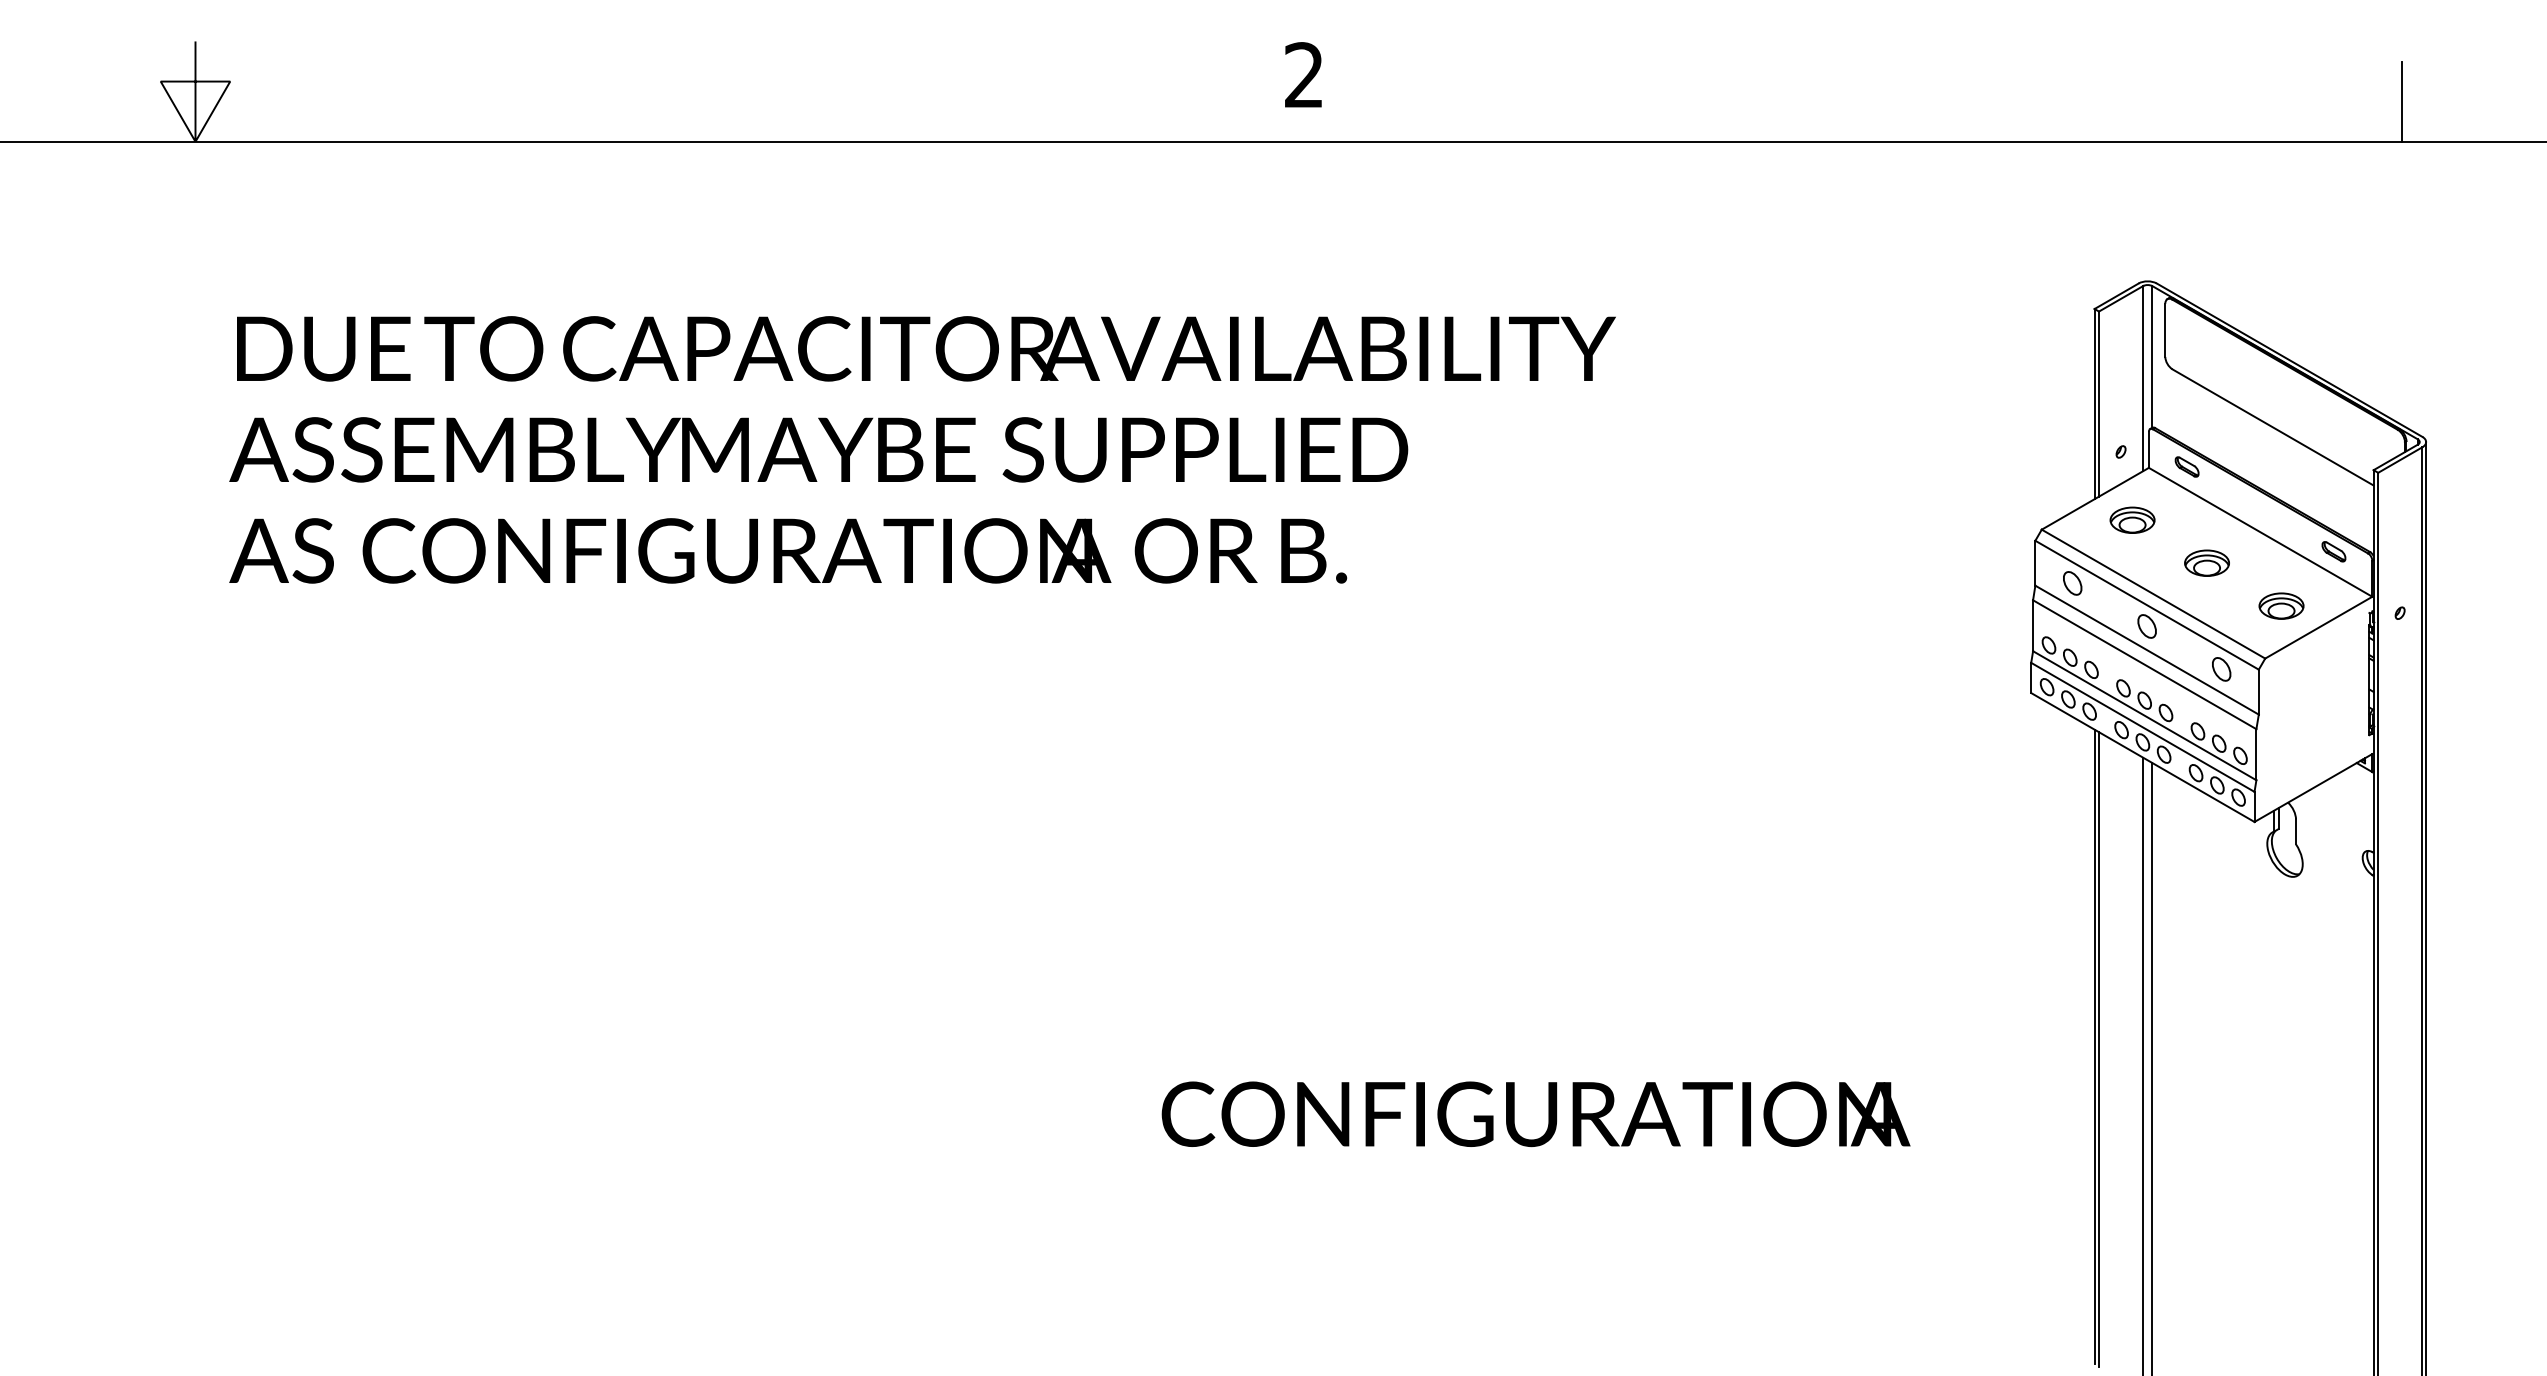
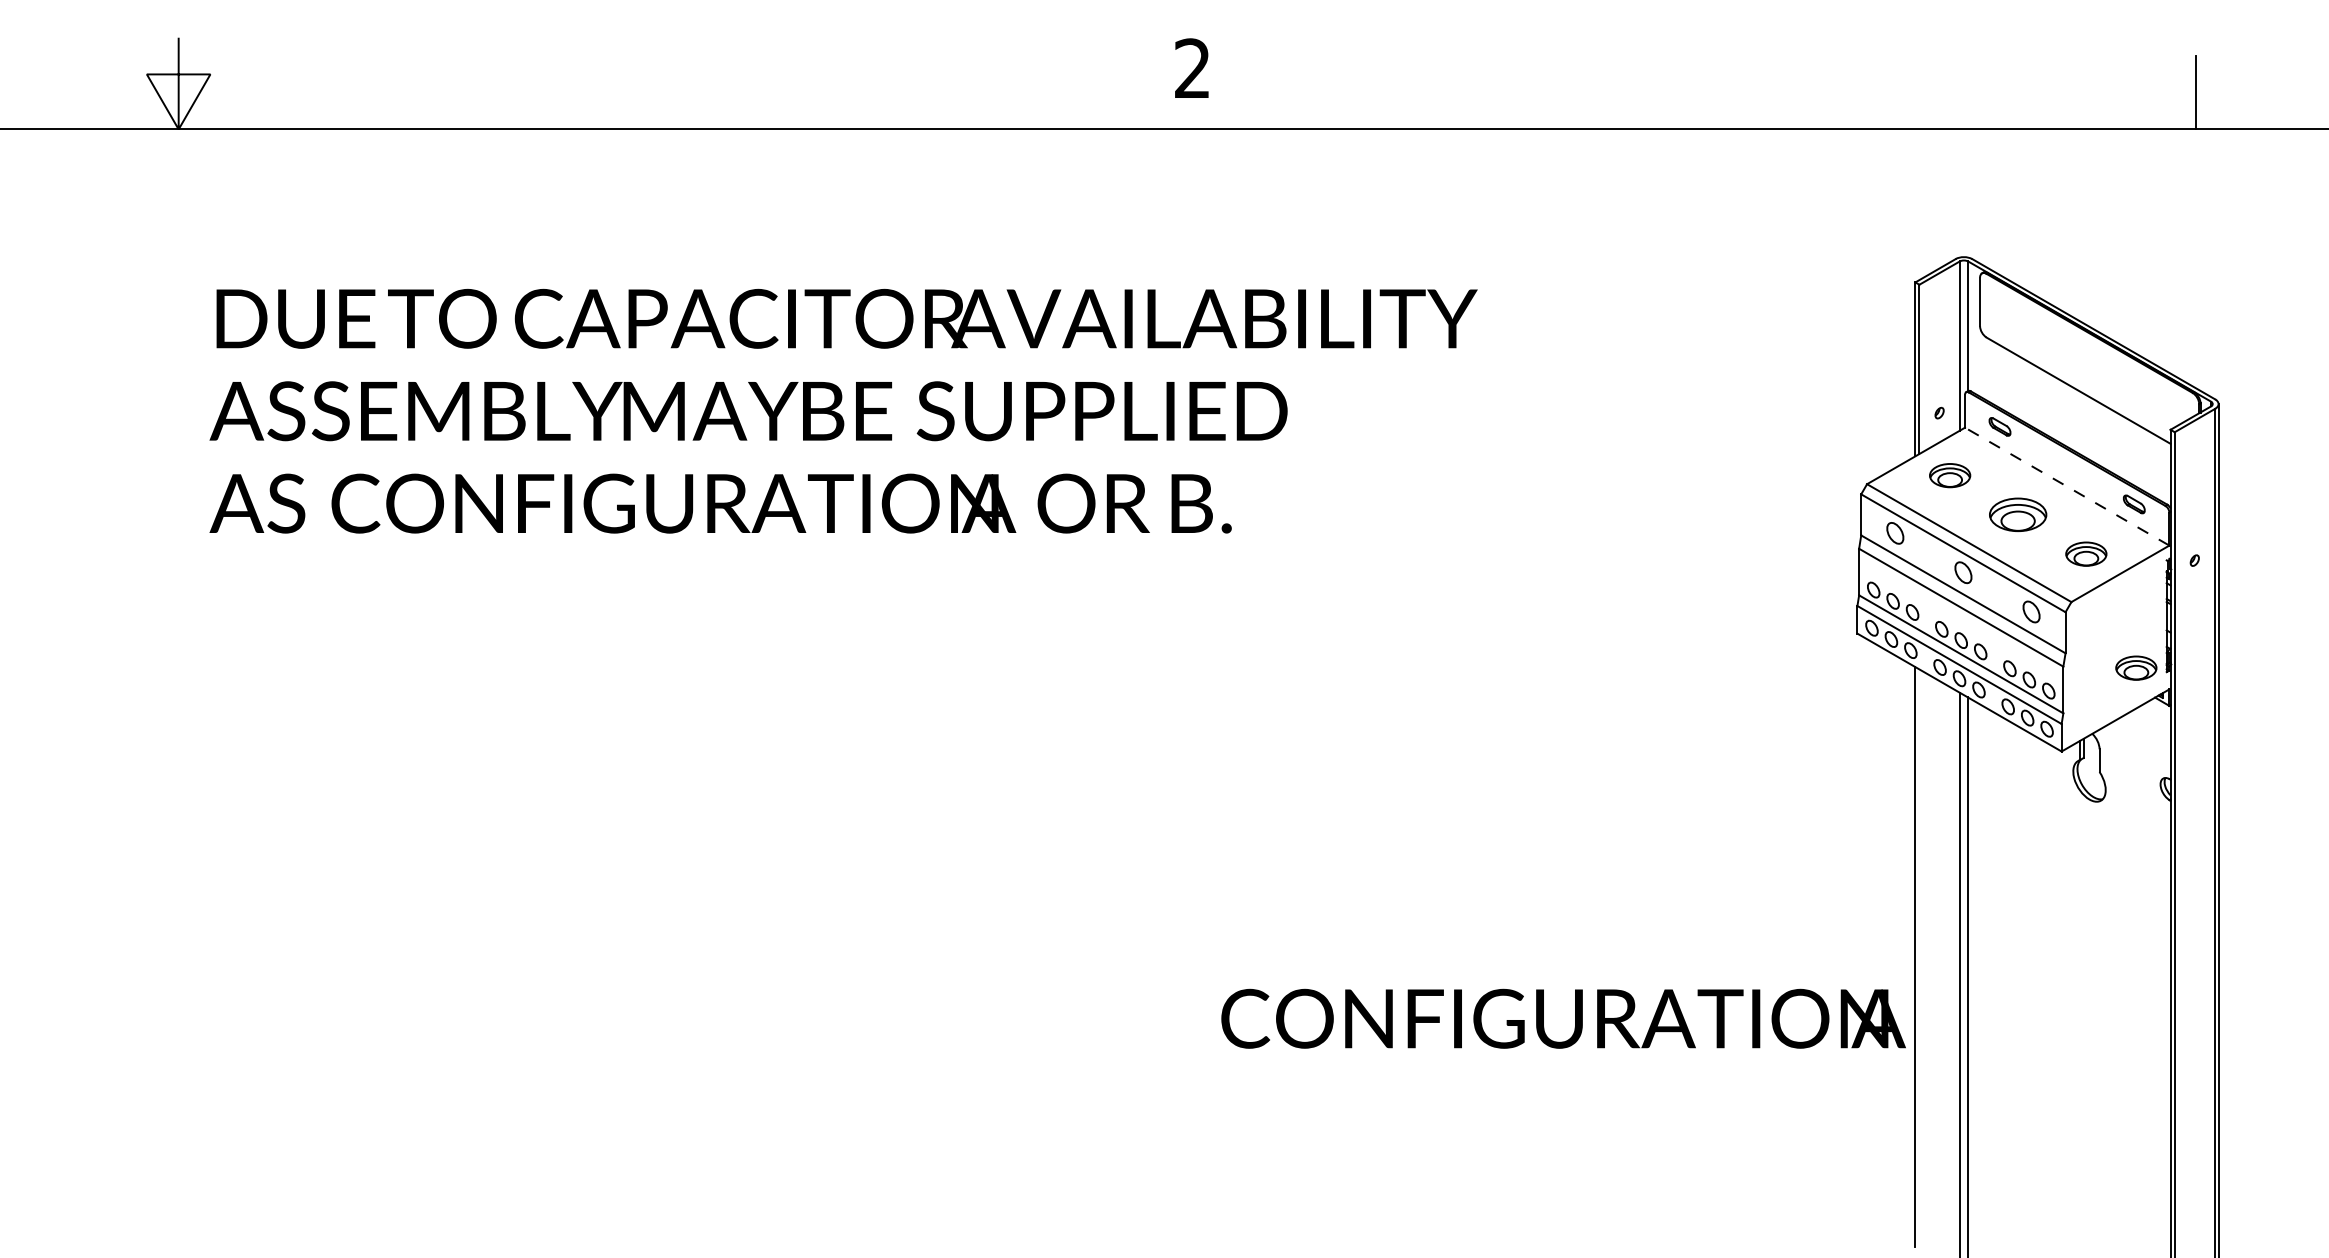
line: (2260, 532) -> (2067, 486), solid -> dashed
part: (2207, 562) -> (2018, 514), size x1.4
part: (2336, 730) -> (2136, 667), added
line: (2099, 1049) -> (1919, 959), removed
text: (1535, 1113) -> (1563, 1018), moved

